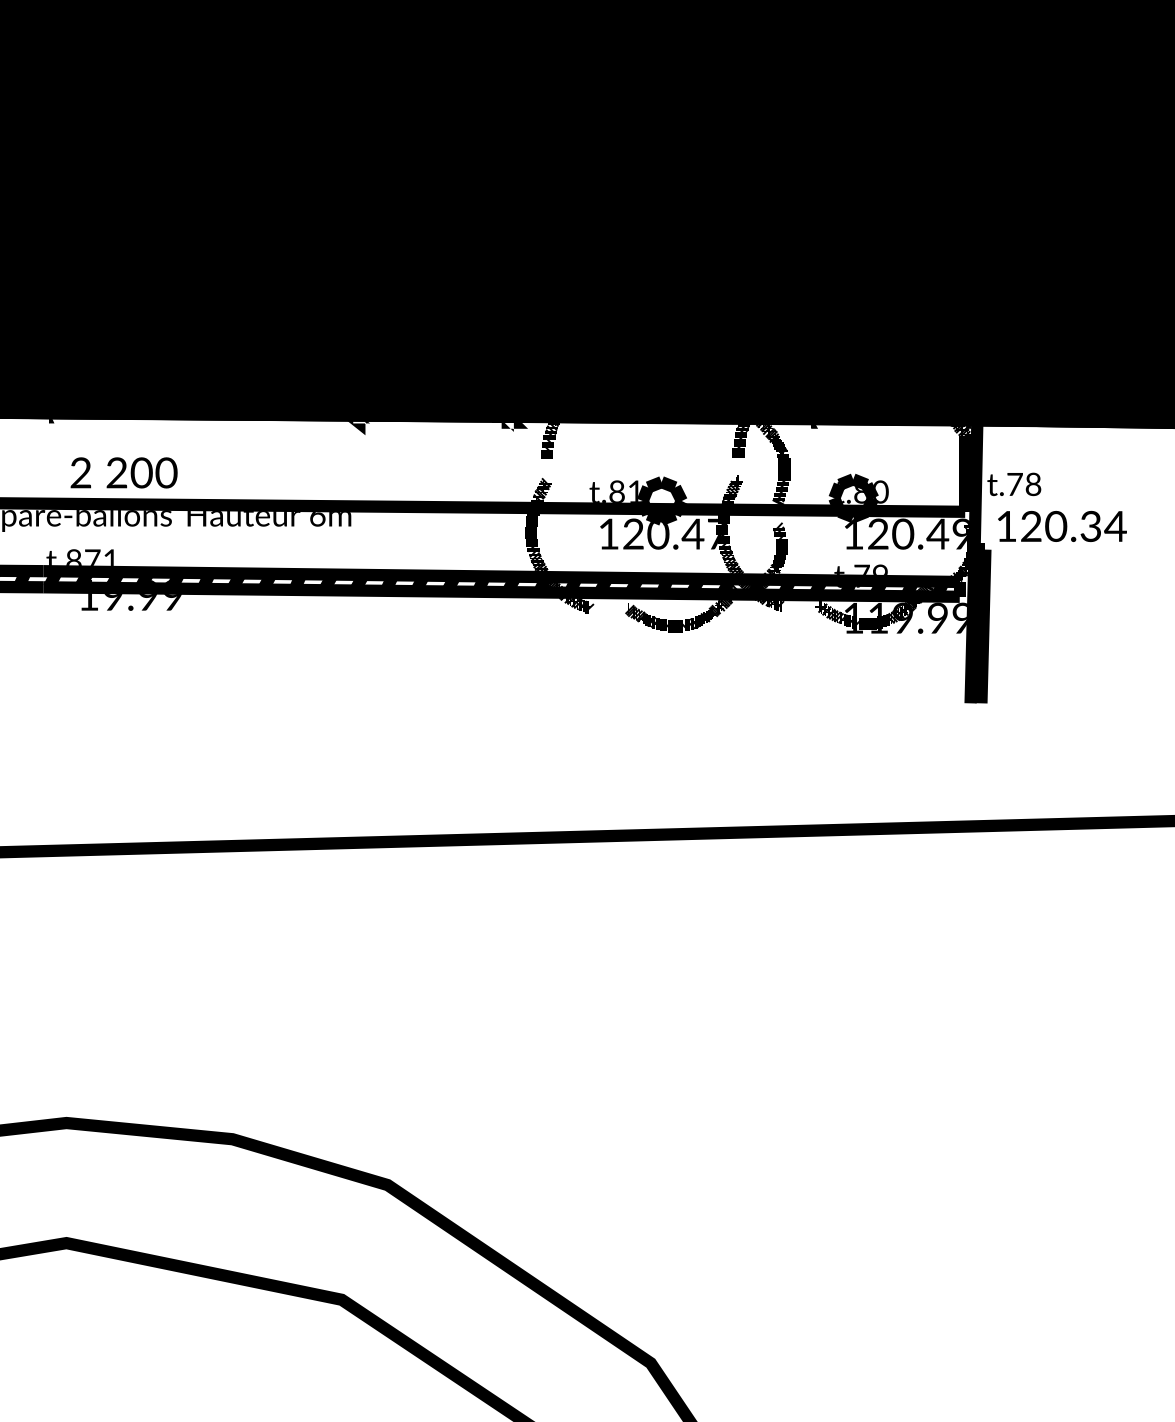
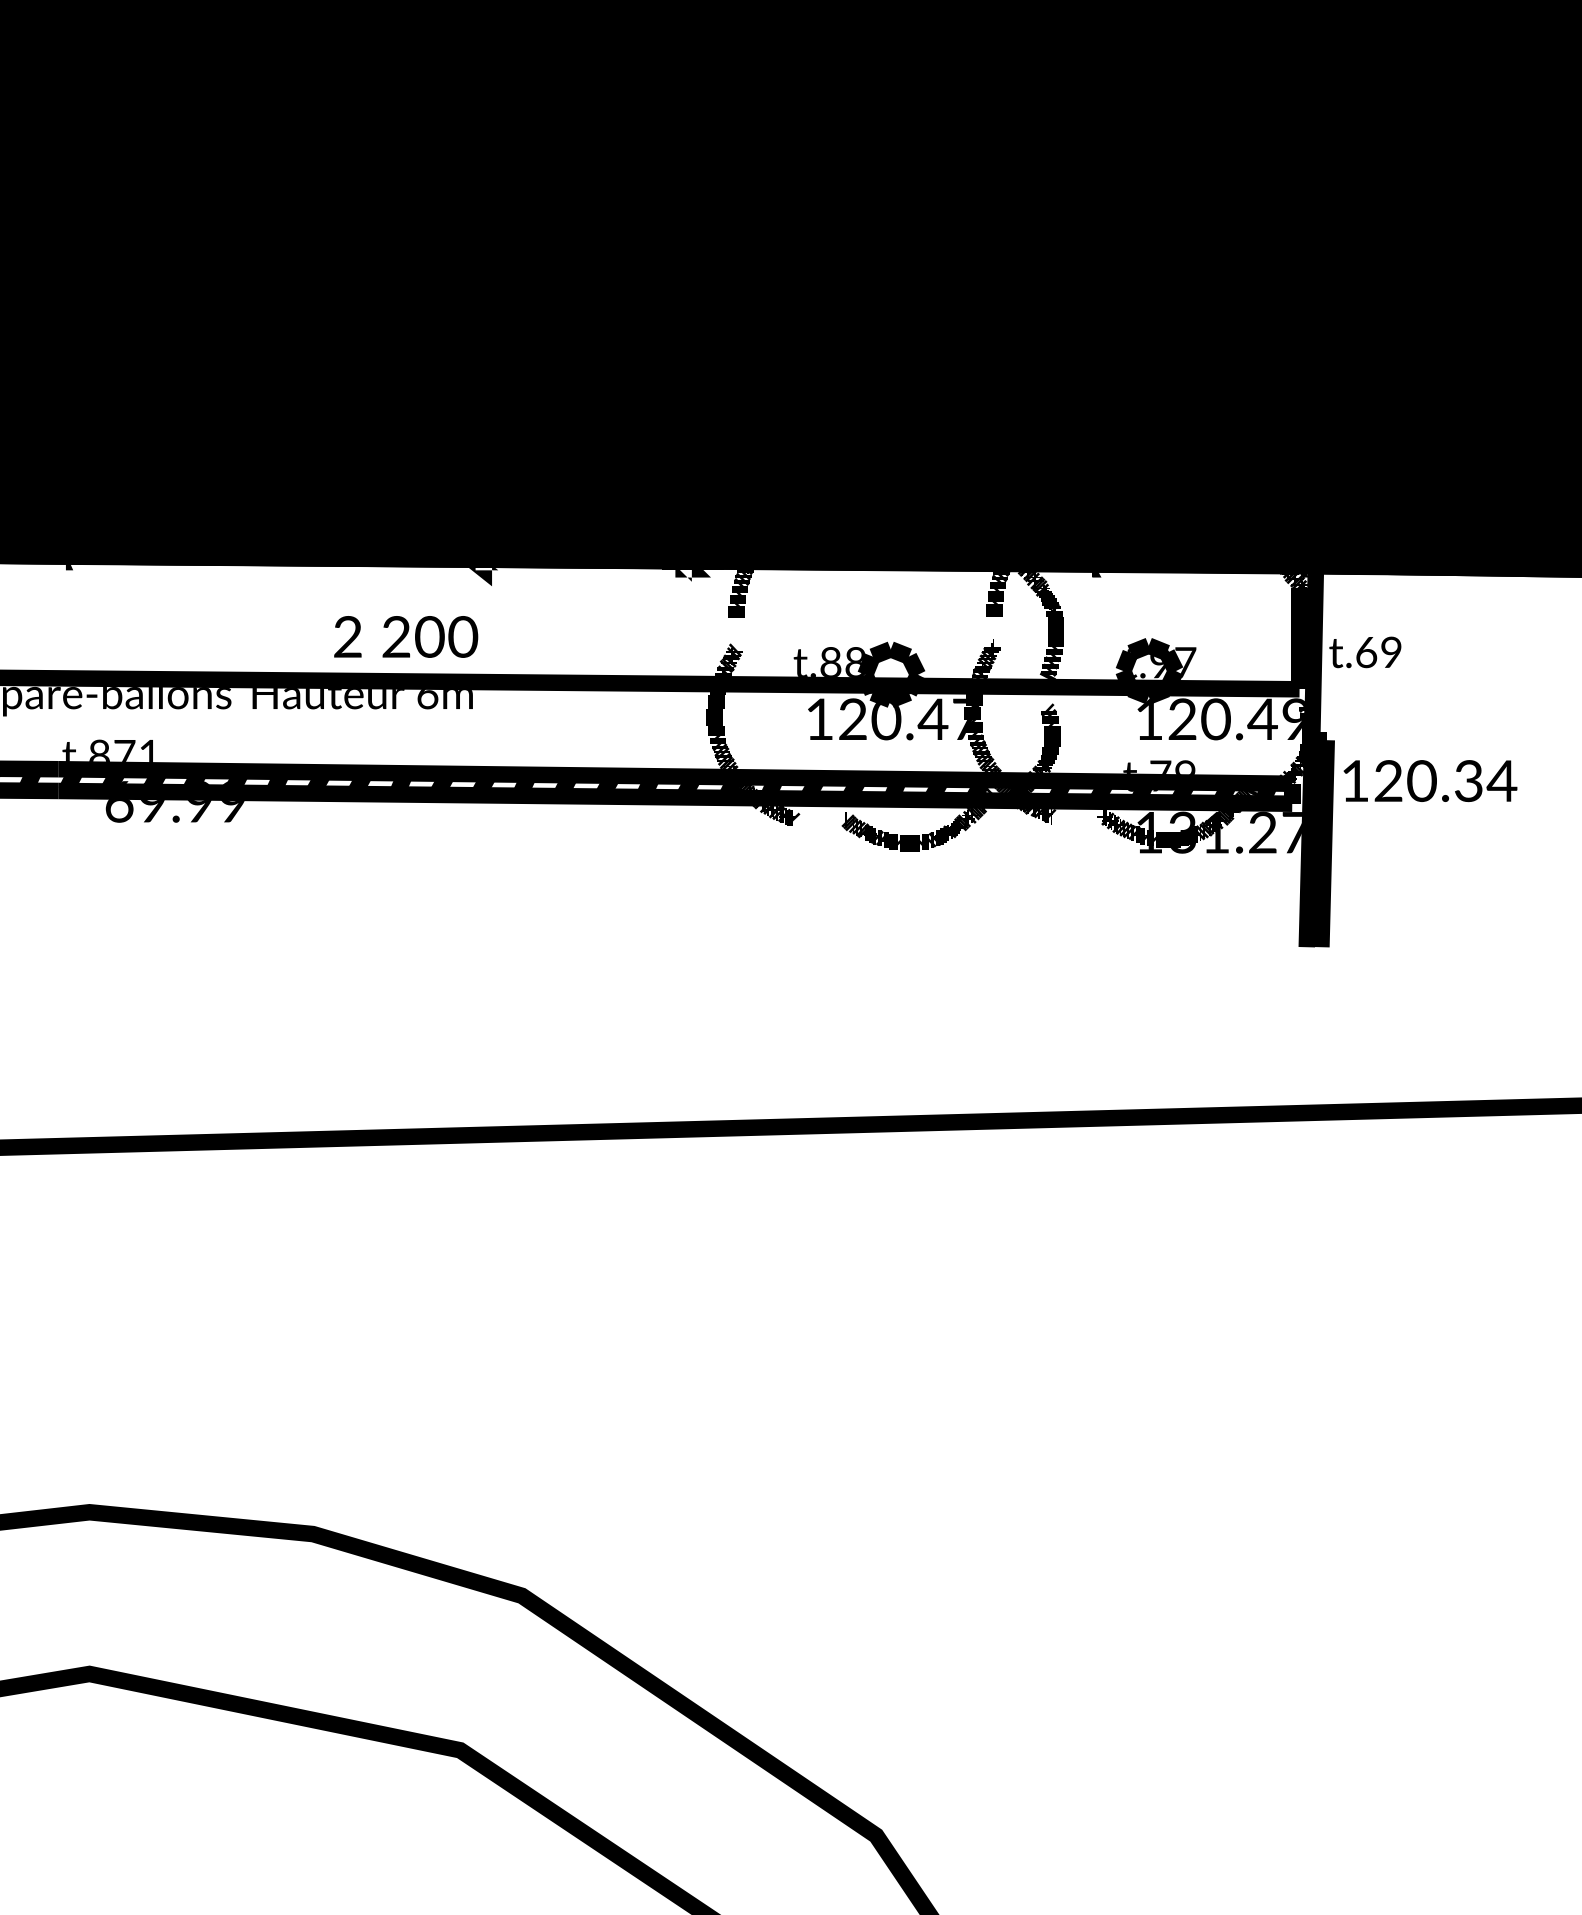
text: (124, 472) -> (406, 636), moved
text: (1023, 484) -> (1378, 652), t.78 -> t.69
text: (635, 491) -> (855, 661), t.81 -> t.88
text: (871, 491) -> (1173, 662), t.80 -> t.97
text: (1062, 526) -> (1430, 780), moved
text: (88, 595) -> (119, 801), 19.99 -> 69.99
text: (917, 618) -> (1235, 832), 119.99 -> 131.27

